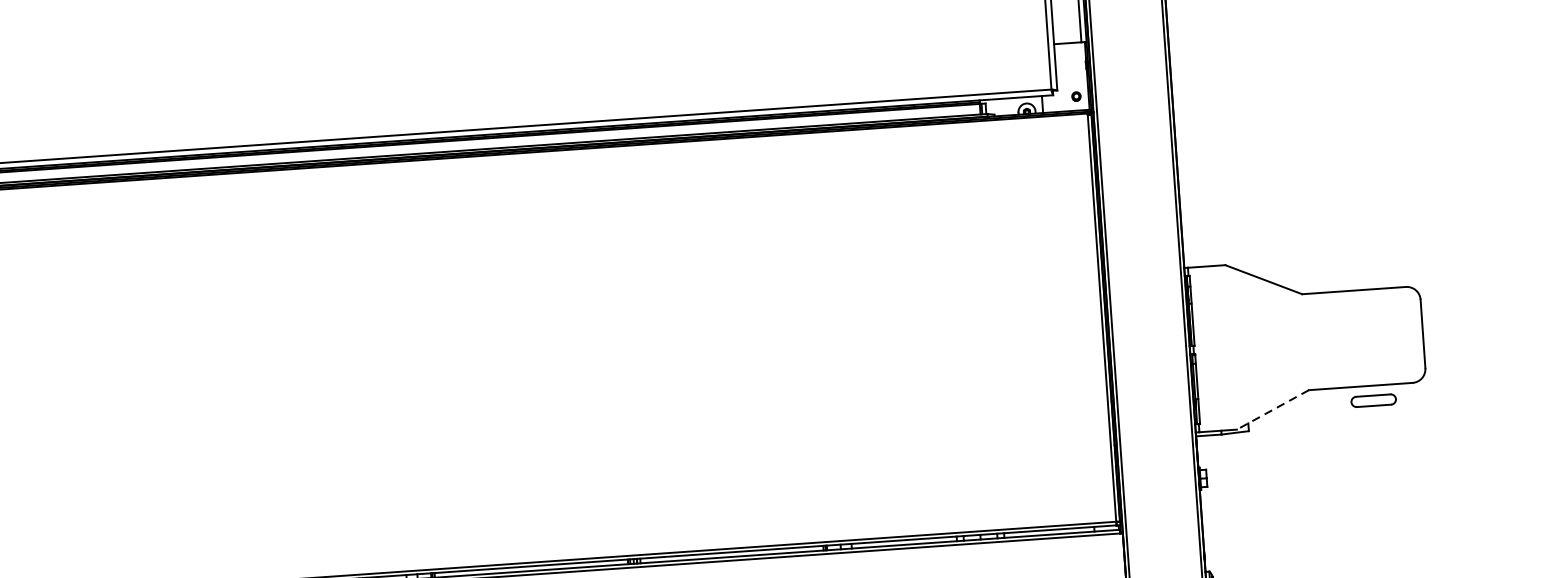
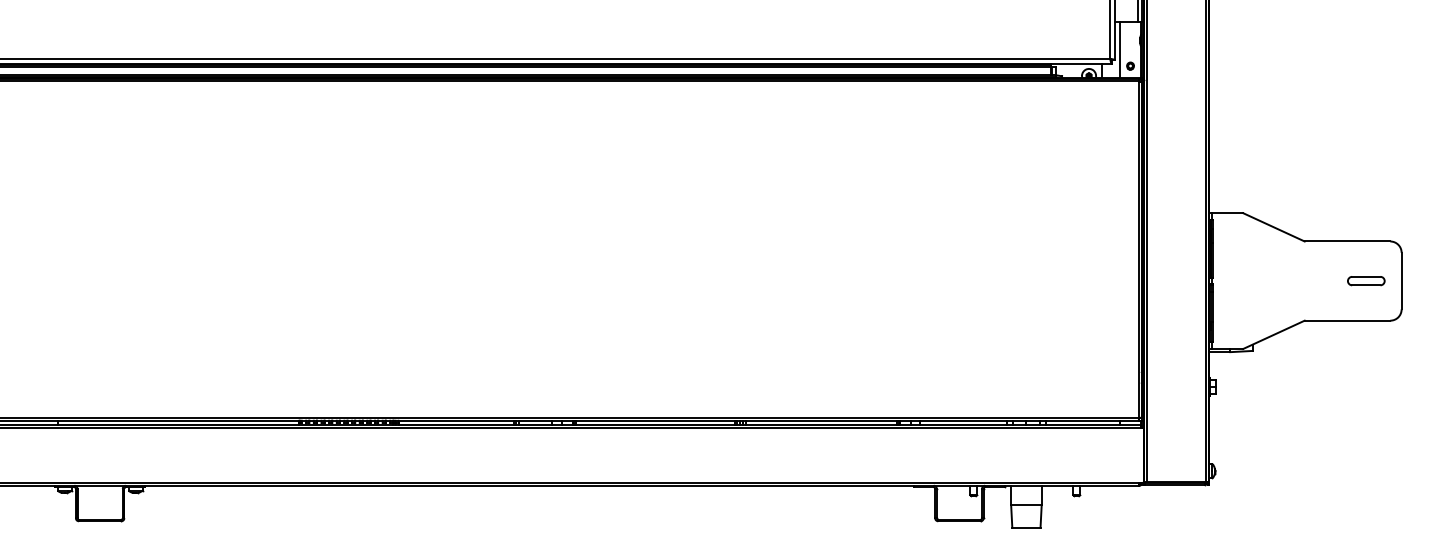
line: (1062, 77) -> (1120, 49), added
part: (1373, 401) -> (1366, 281), moved
line: (1272, 409) -> (1273, 334), dashed -> solid

